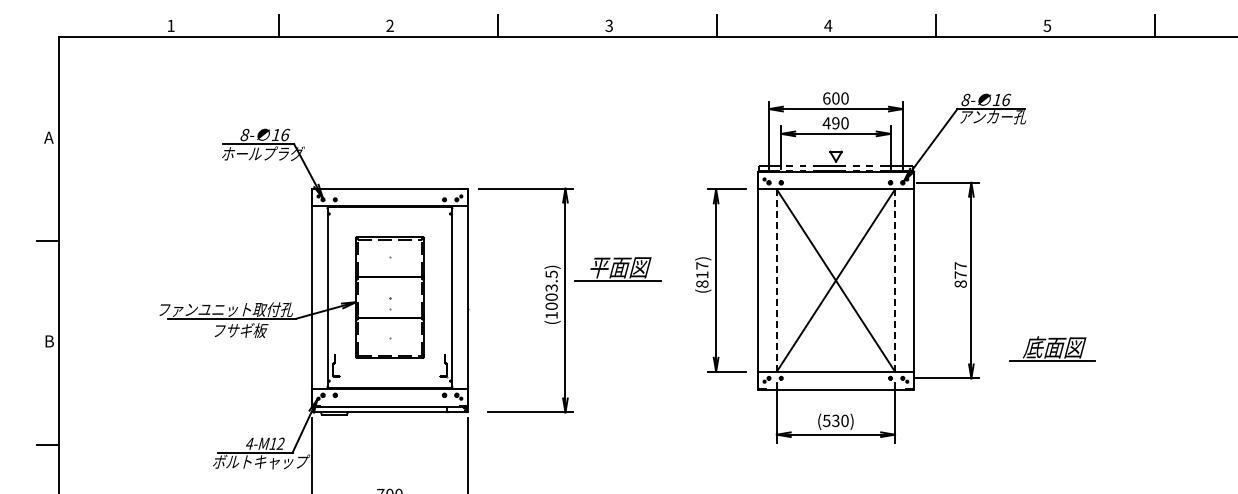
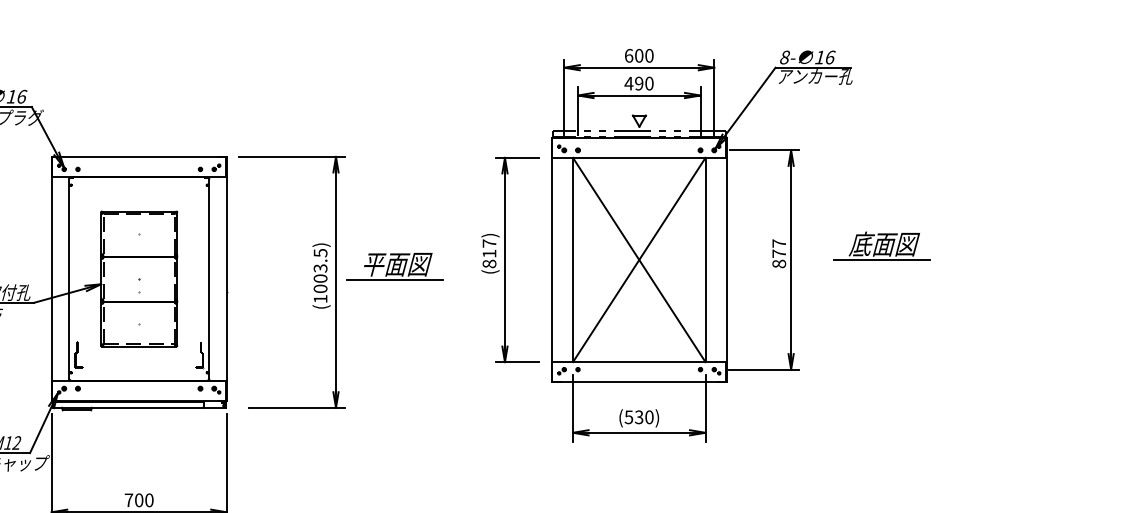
part: (617, 269) -> (394, 266), moved
line: (776, 281) -> (572, 261), dashed -> solid
line: (895, 281) -> (706, 261), dashed -> solid
part: (1052, 348) -> (882, 245), moved

